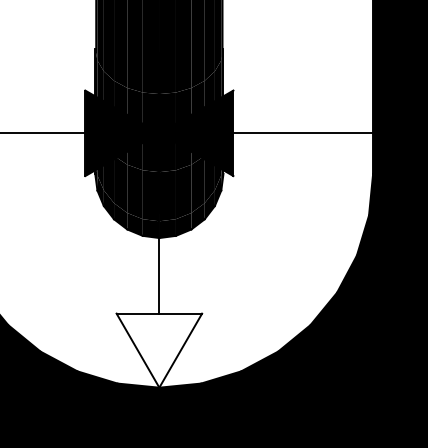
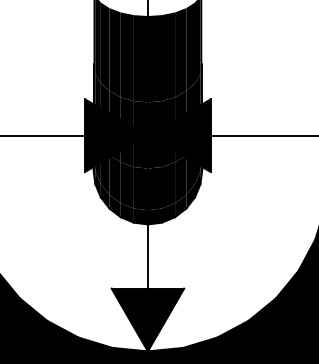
fill: (159, 350) -> (148, 319), added

